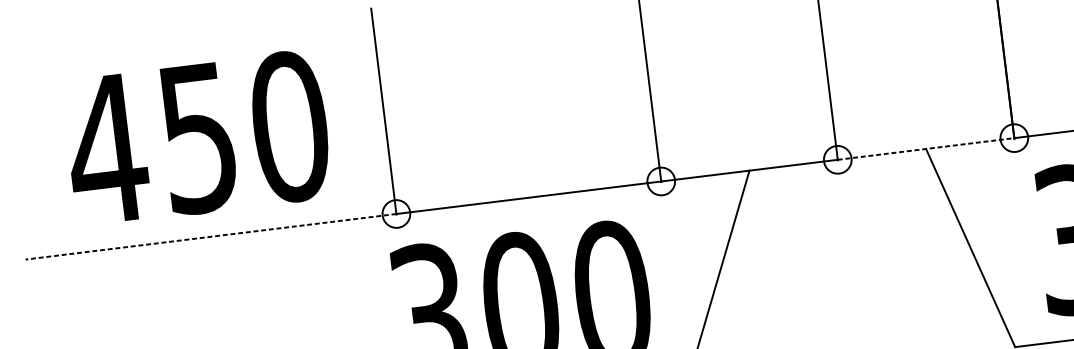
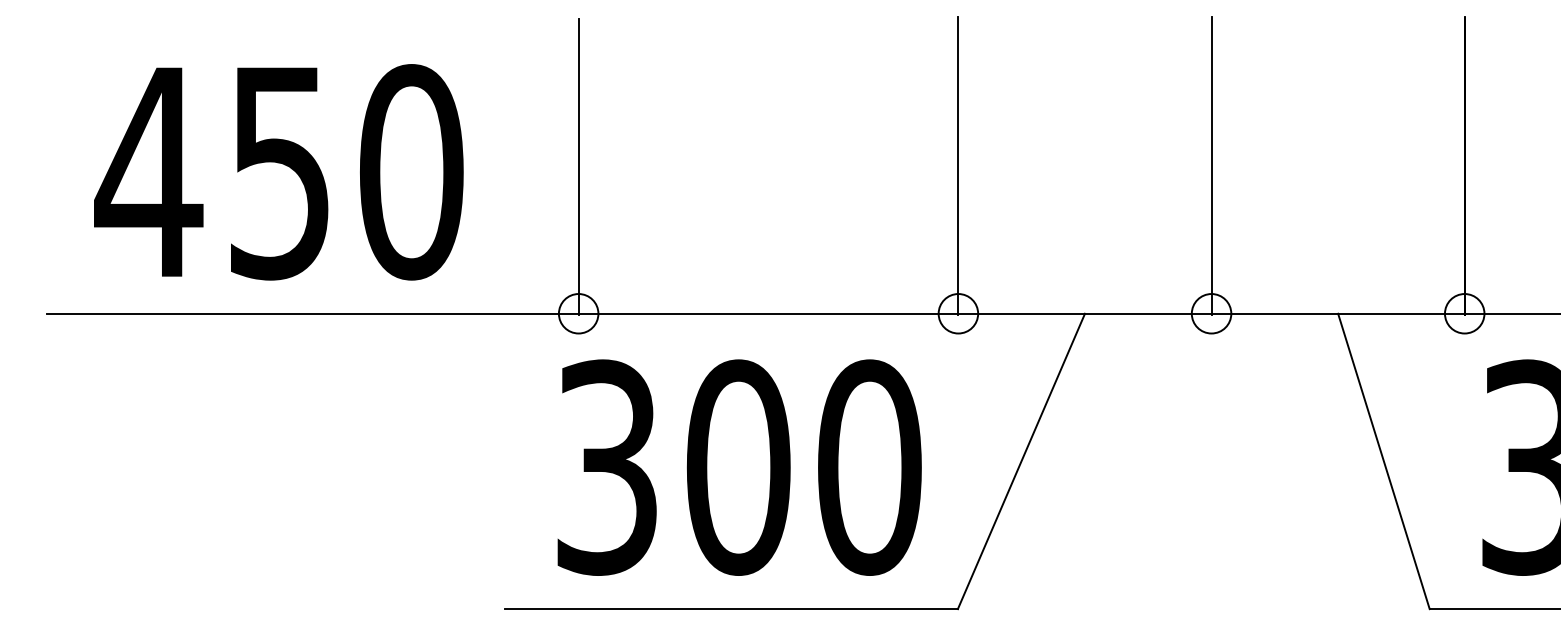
text: (197, 138) -> (278, 172), moved
line: (926, 148) -> (1338, 313), dashed -> solid
line: (210, 236) -> (312, 313), dashed -> solid

